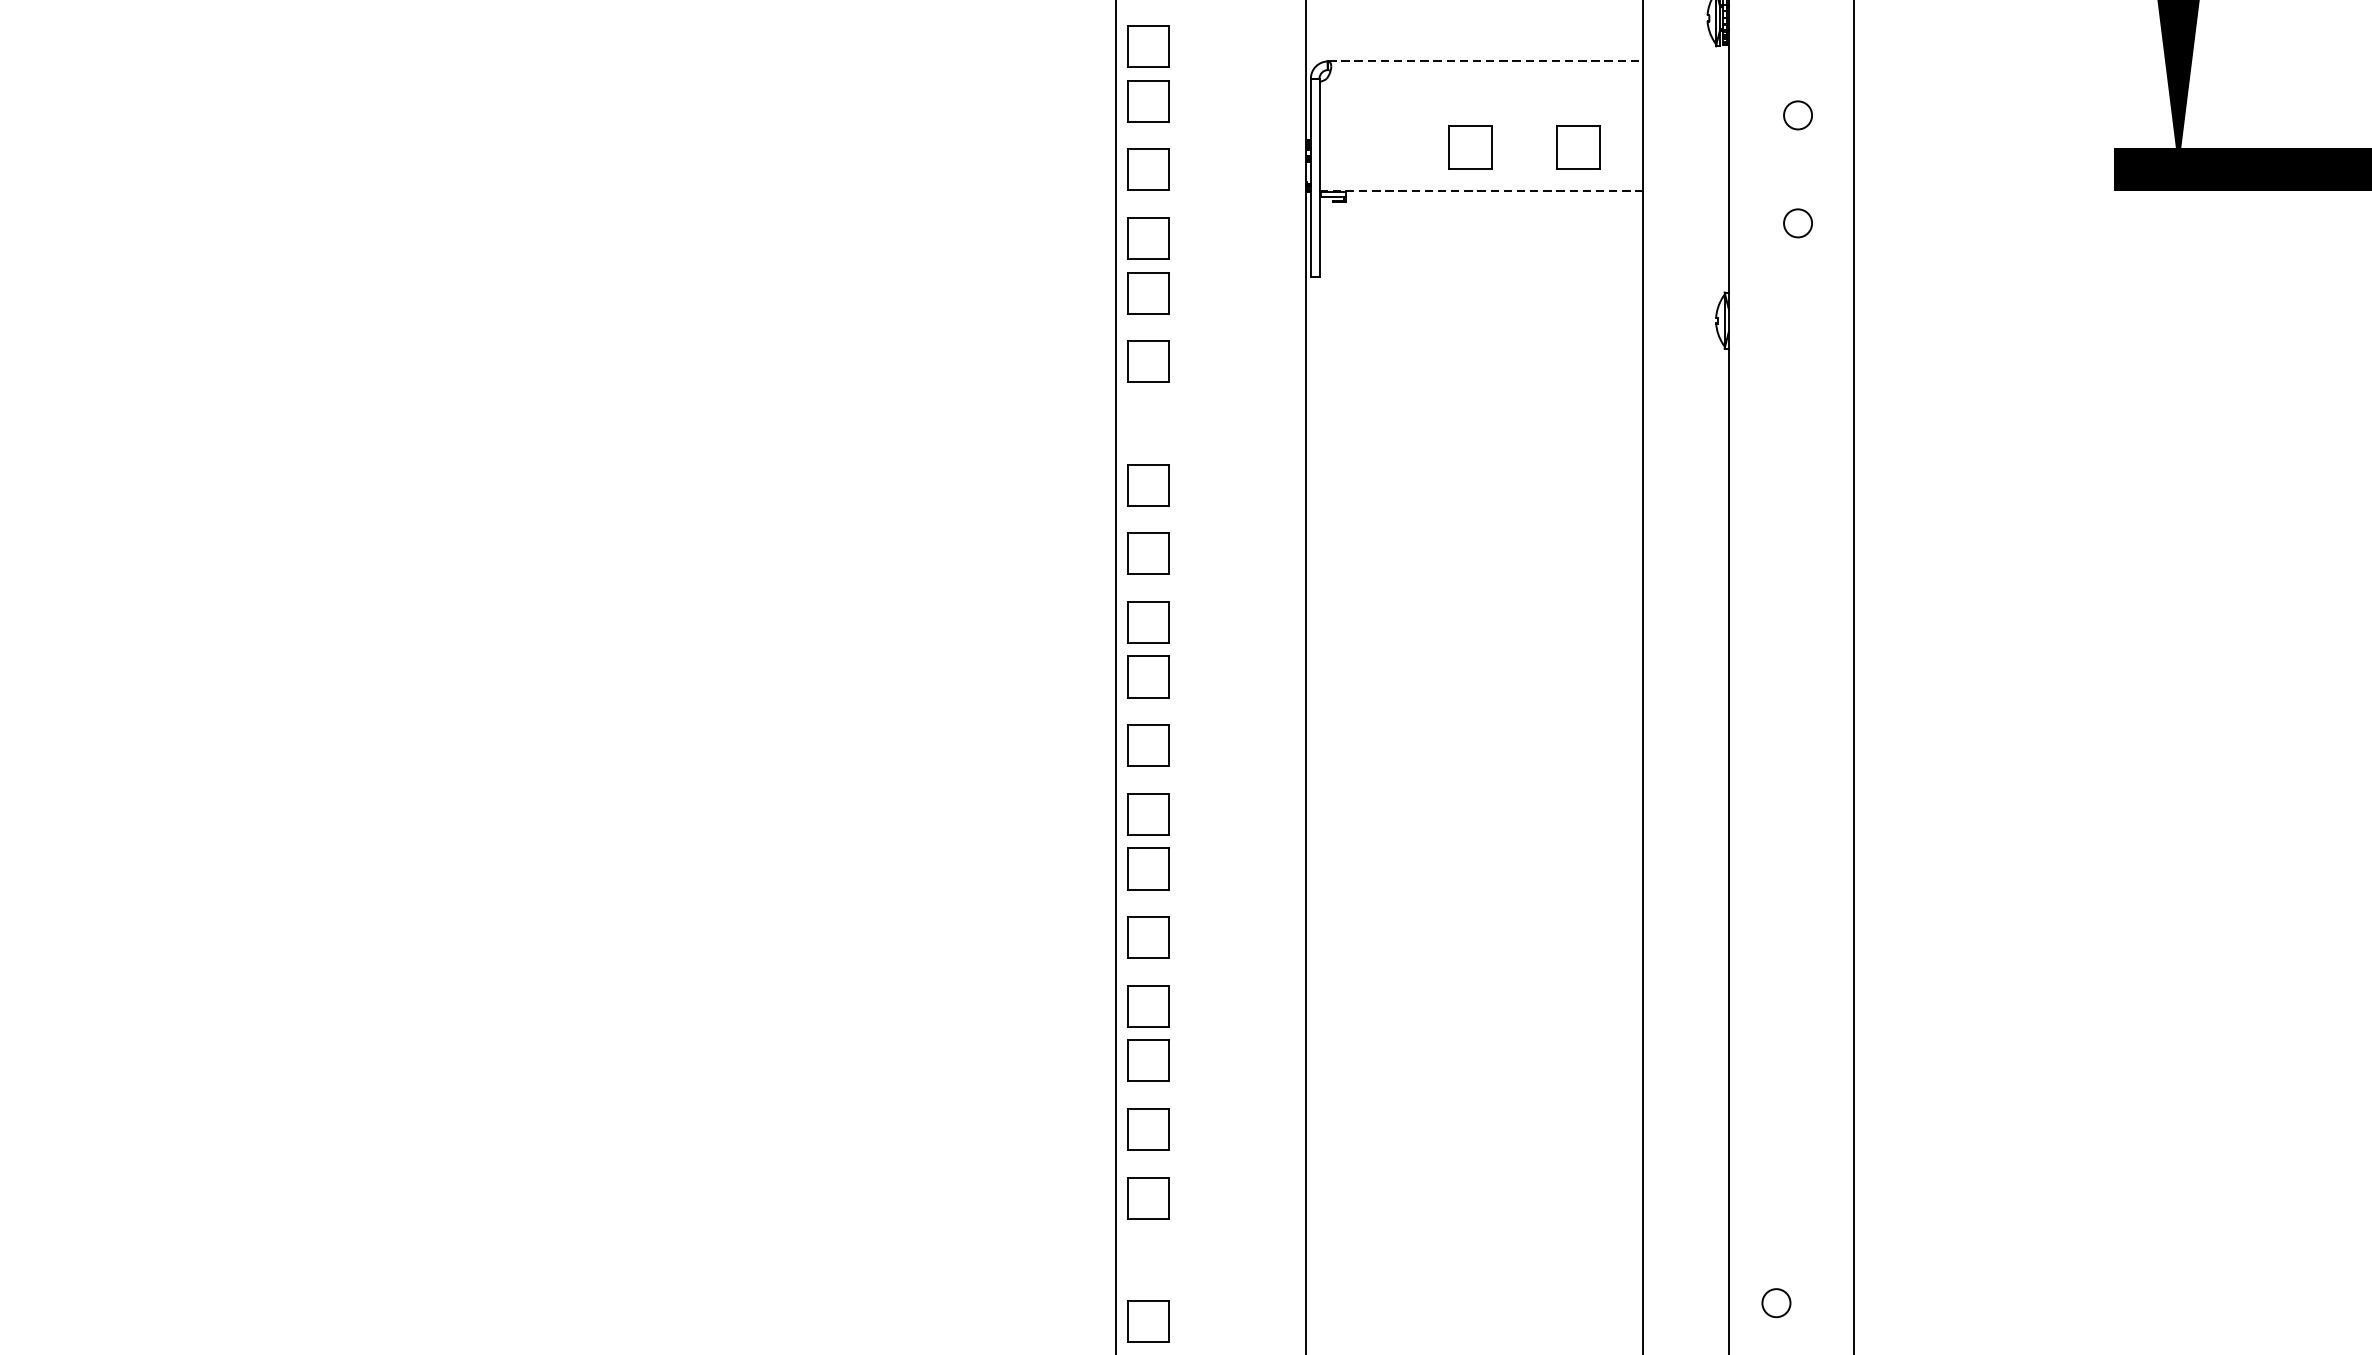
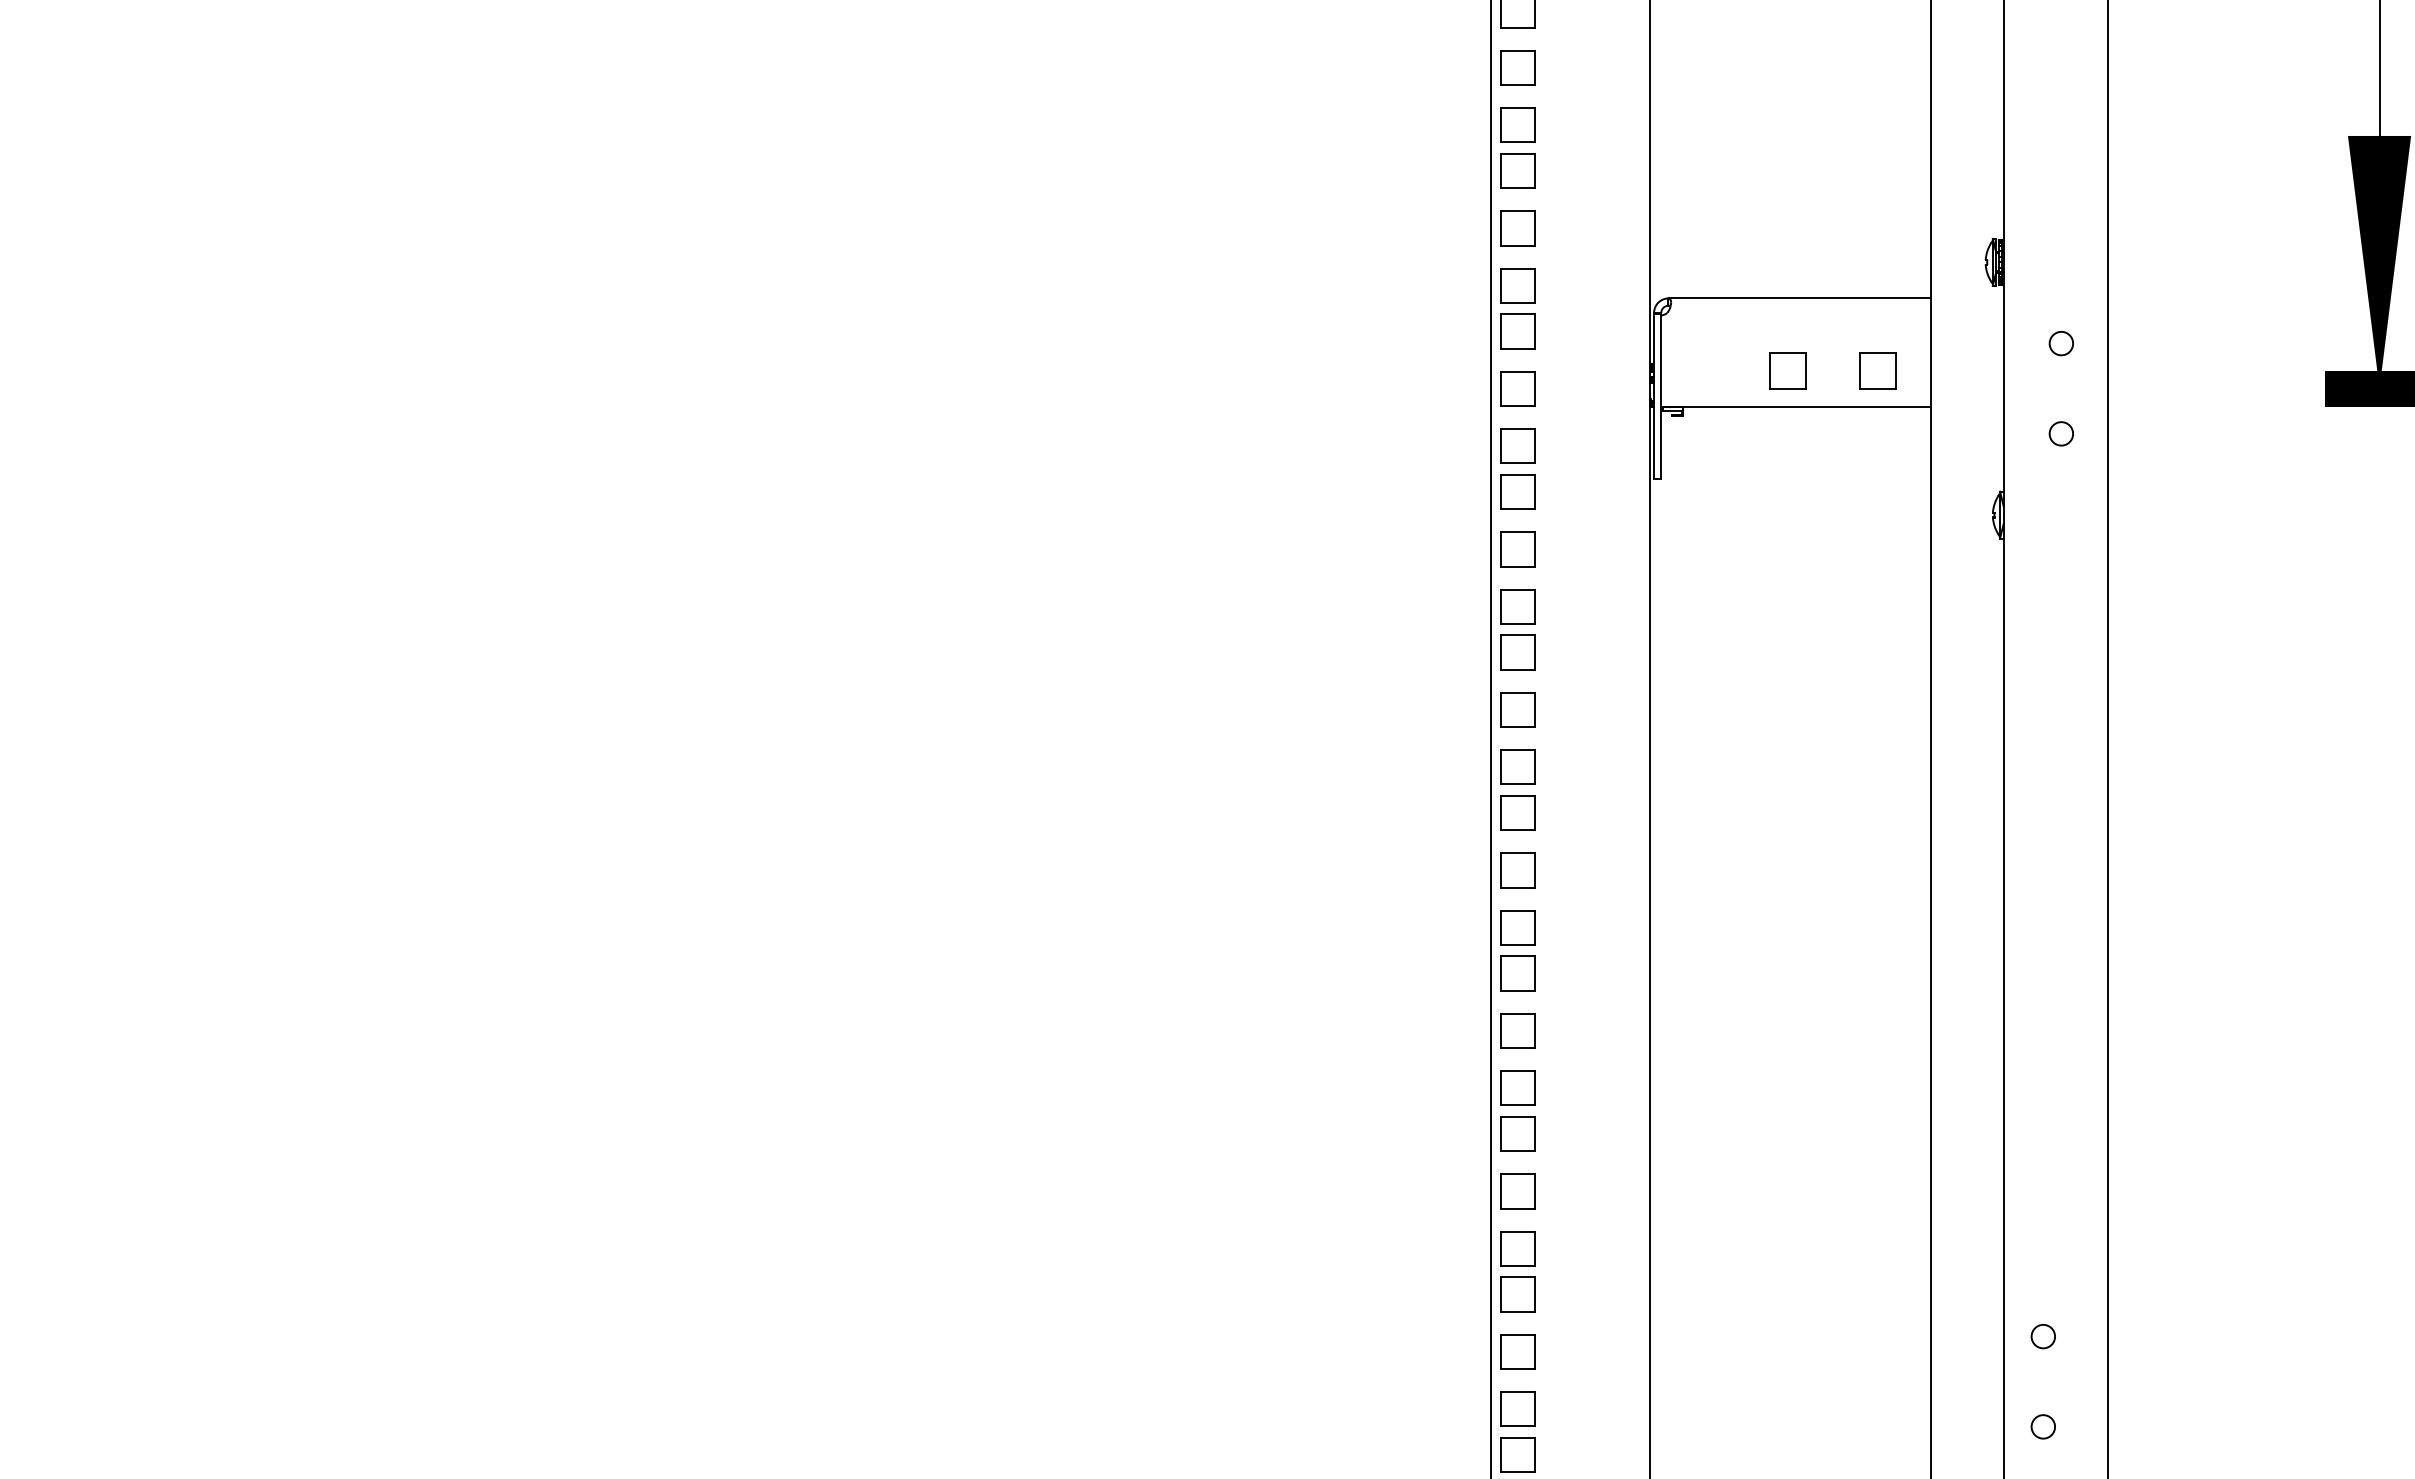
line: (1485, 61) -> (1800, 298), dashed -> solid
line: (1481, 190) -> (1796, 406), dashed -> solid
part: (1147, 429) -> (1517, 606), added
part: (1147, 1252) -> (1517, 1294), added

